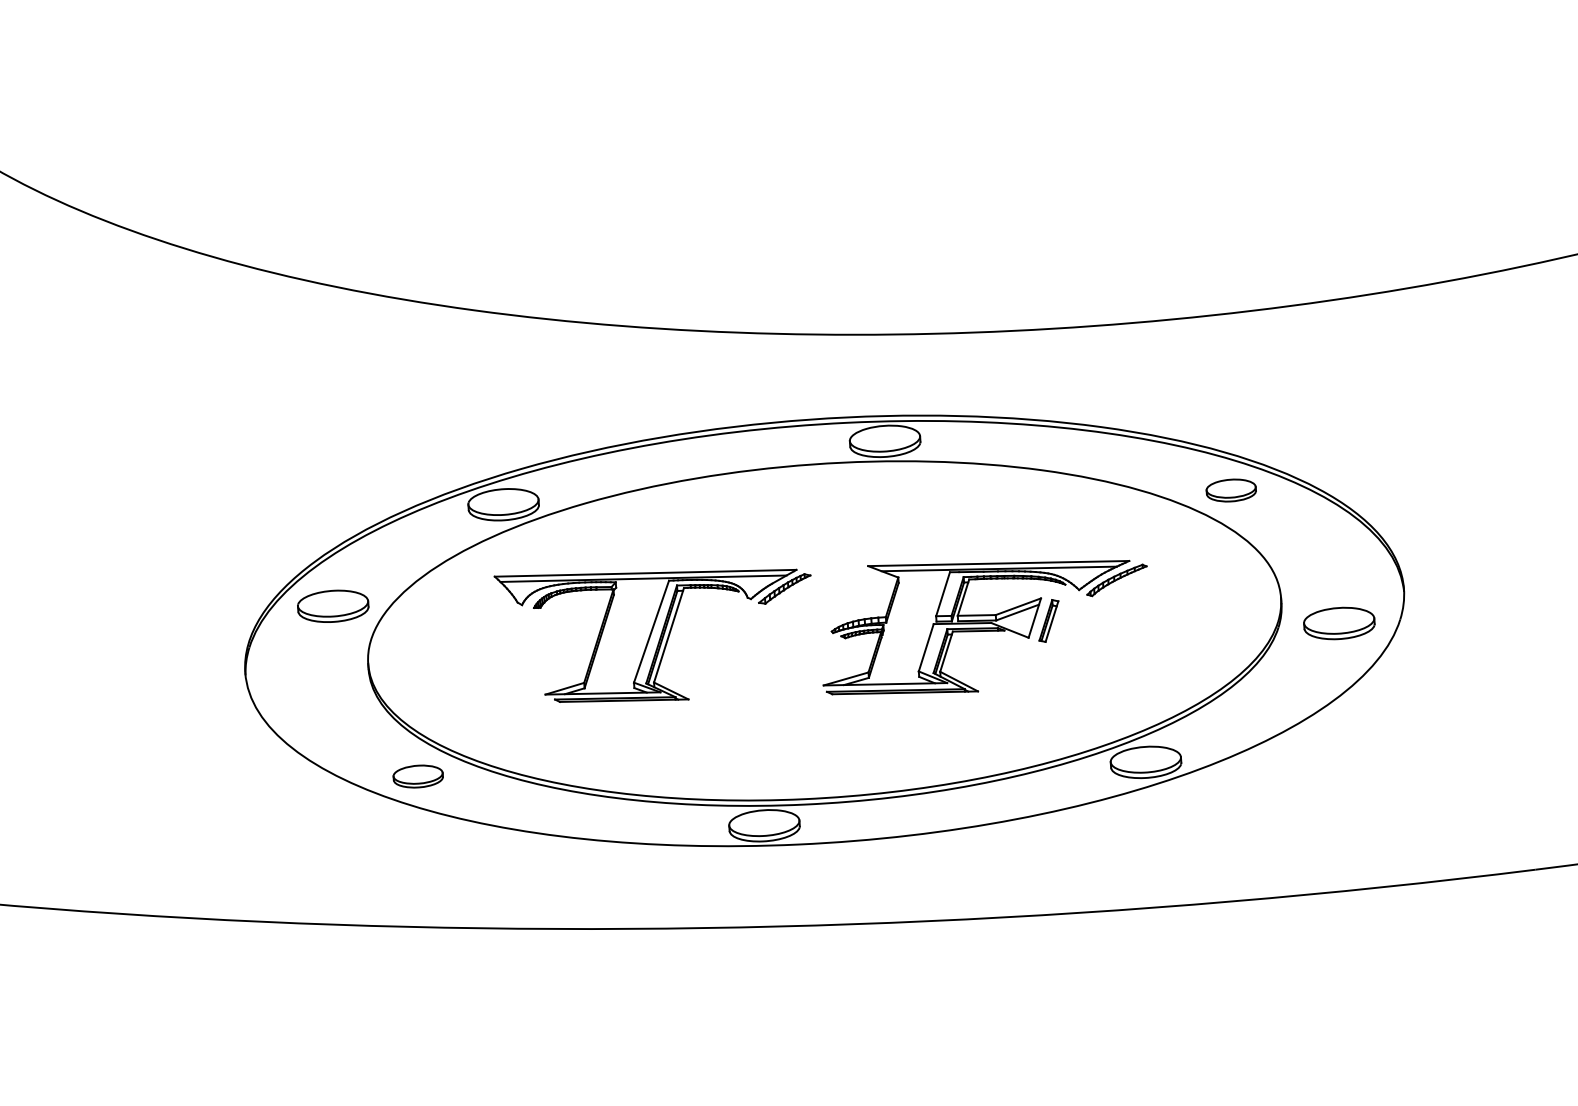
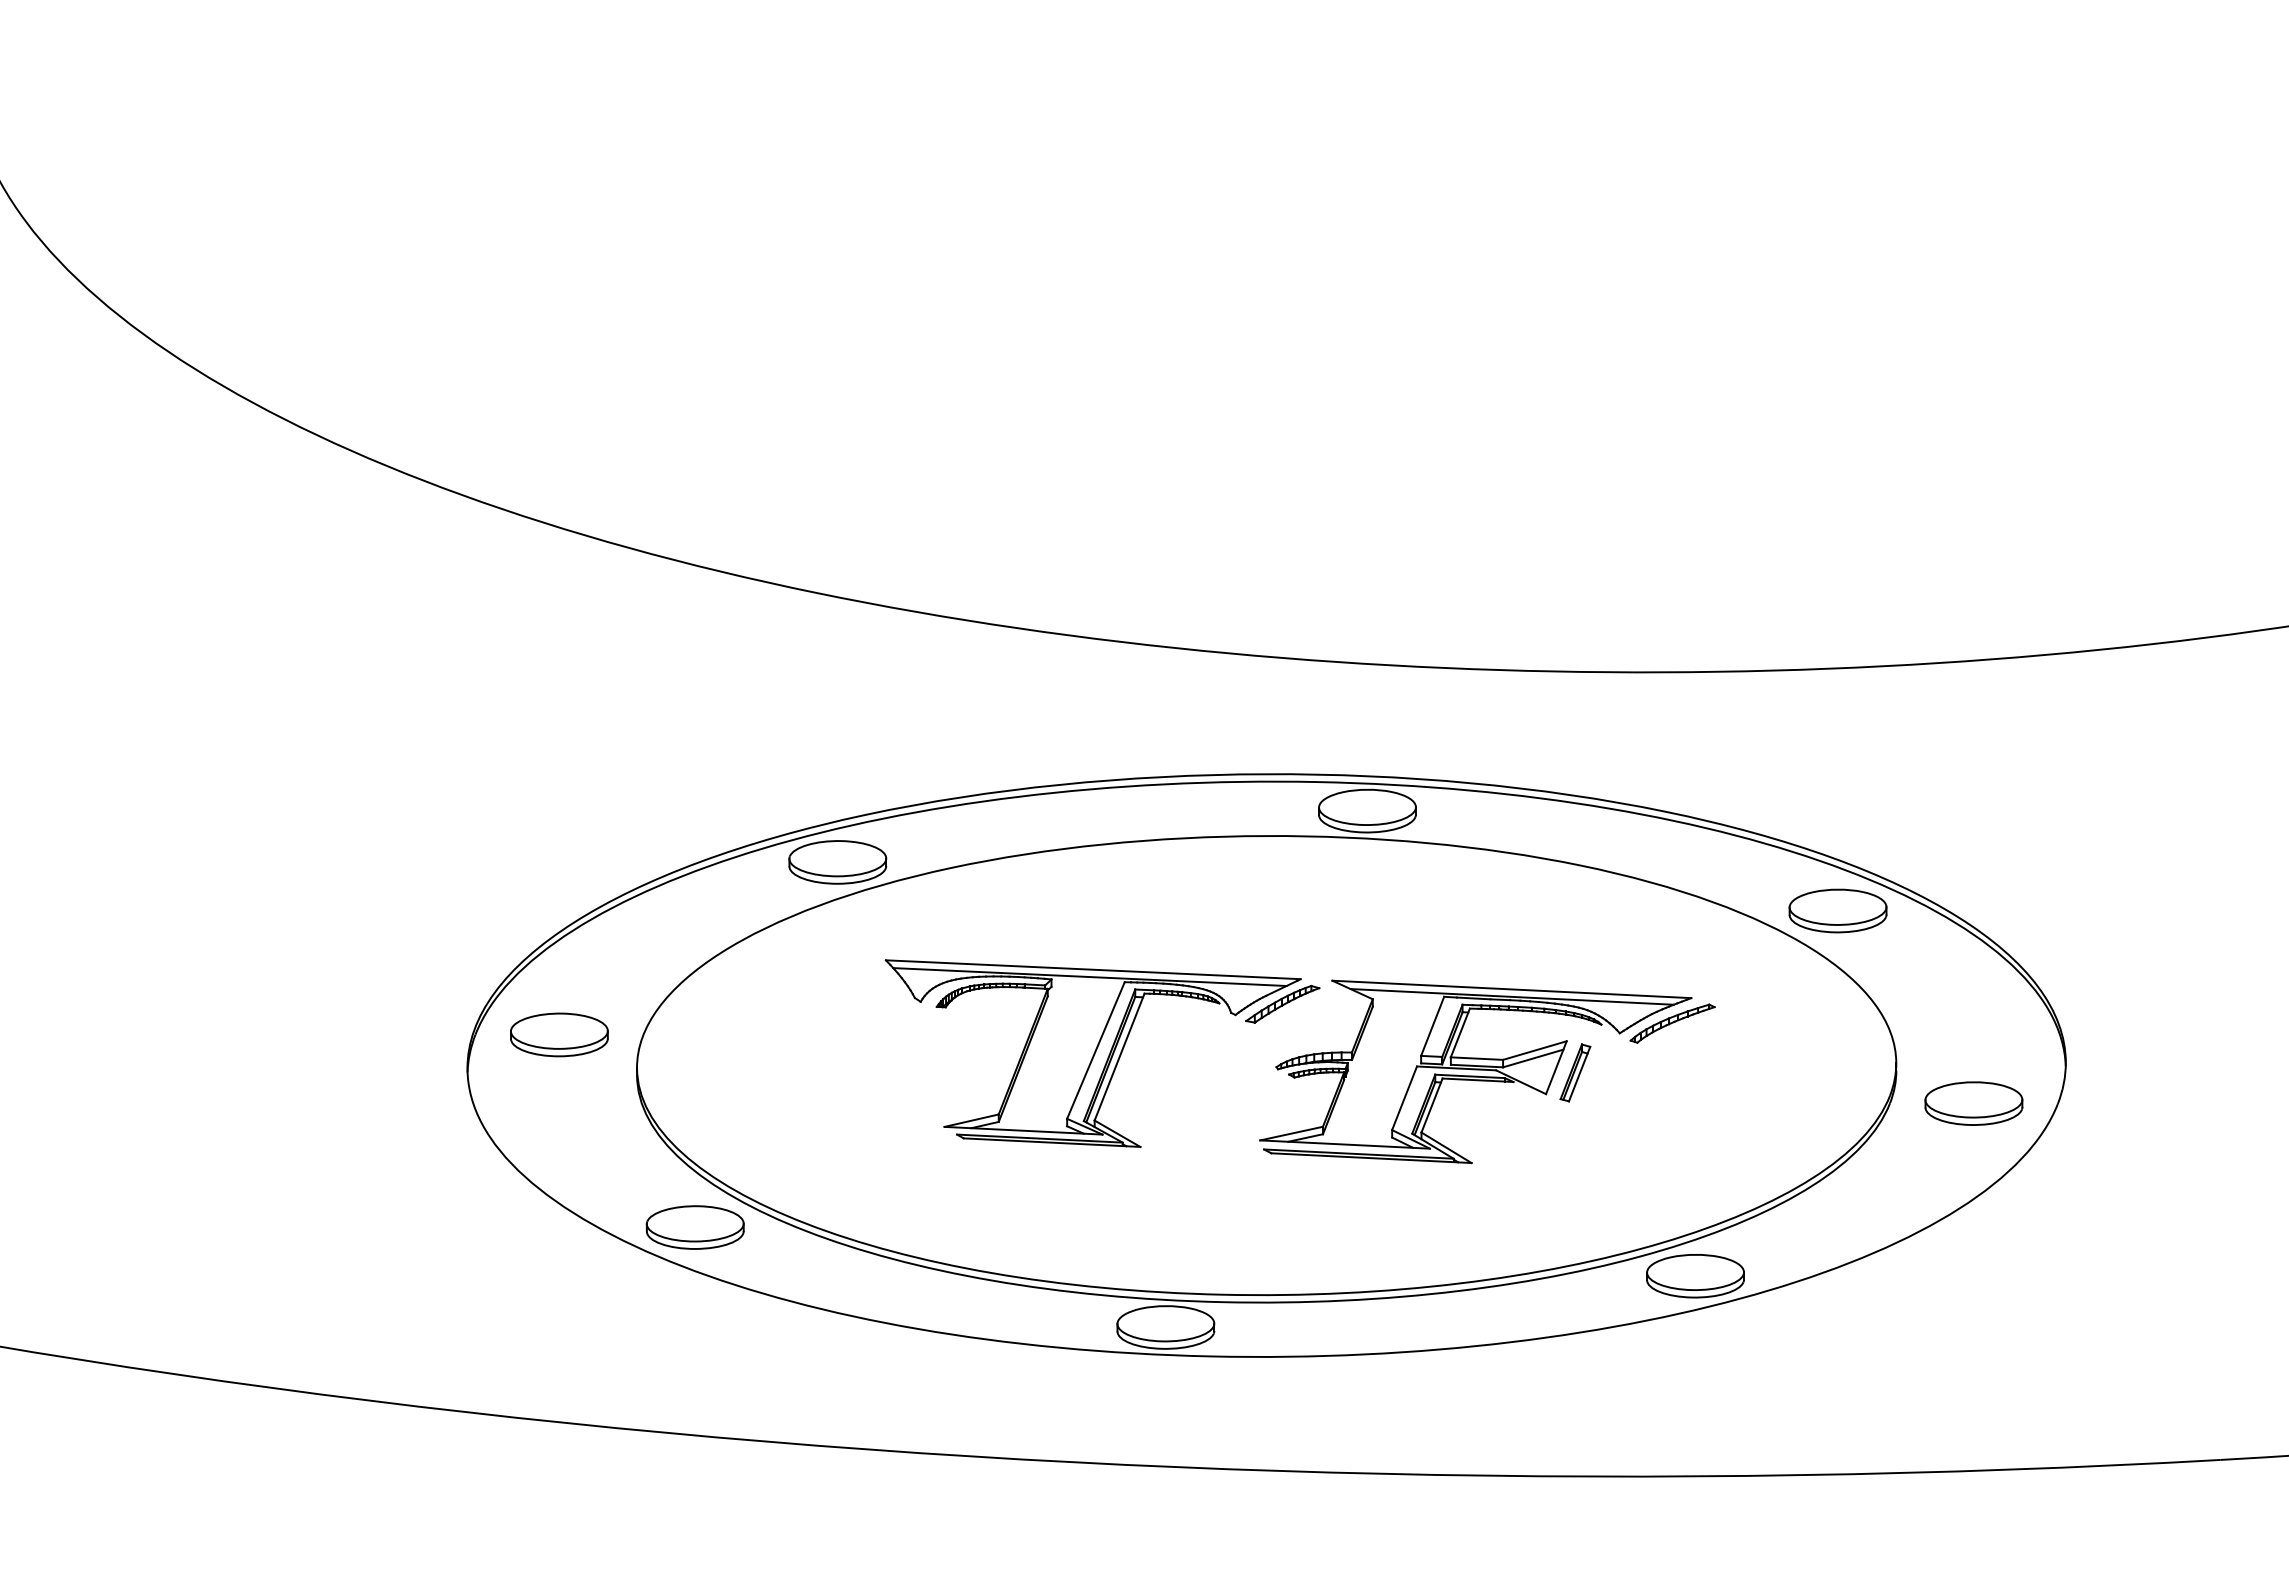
part: (1230, 490) -> (1837, 910), size x1.43
part: (333, 606) -> (559, 1034), moved
part: (652, 633) -> (1096, 1052), moved
part: (417, 776) -> (694, 1227), size x1.43

